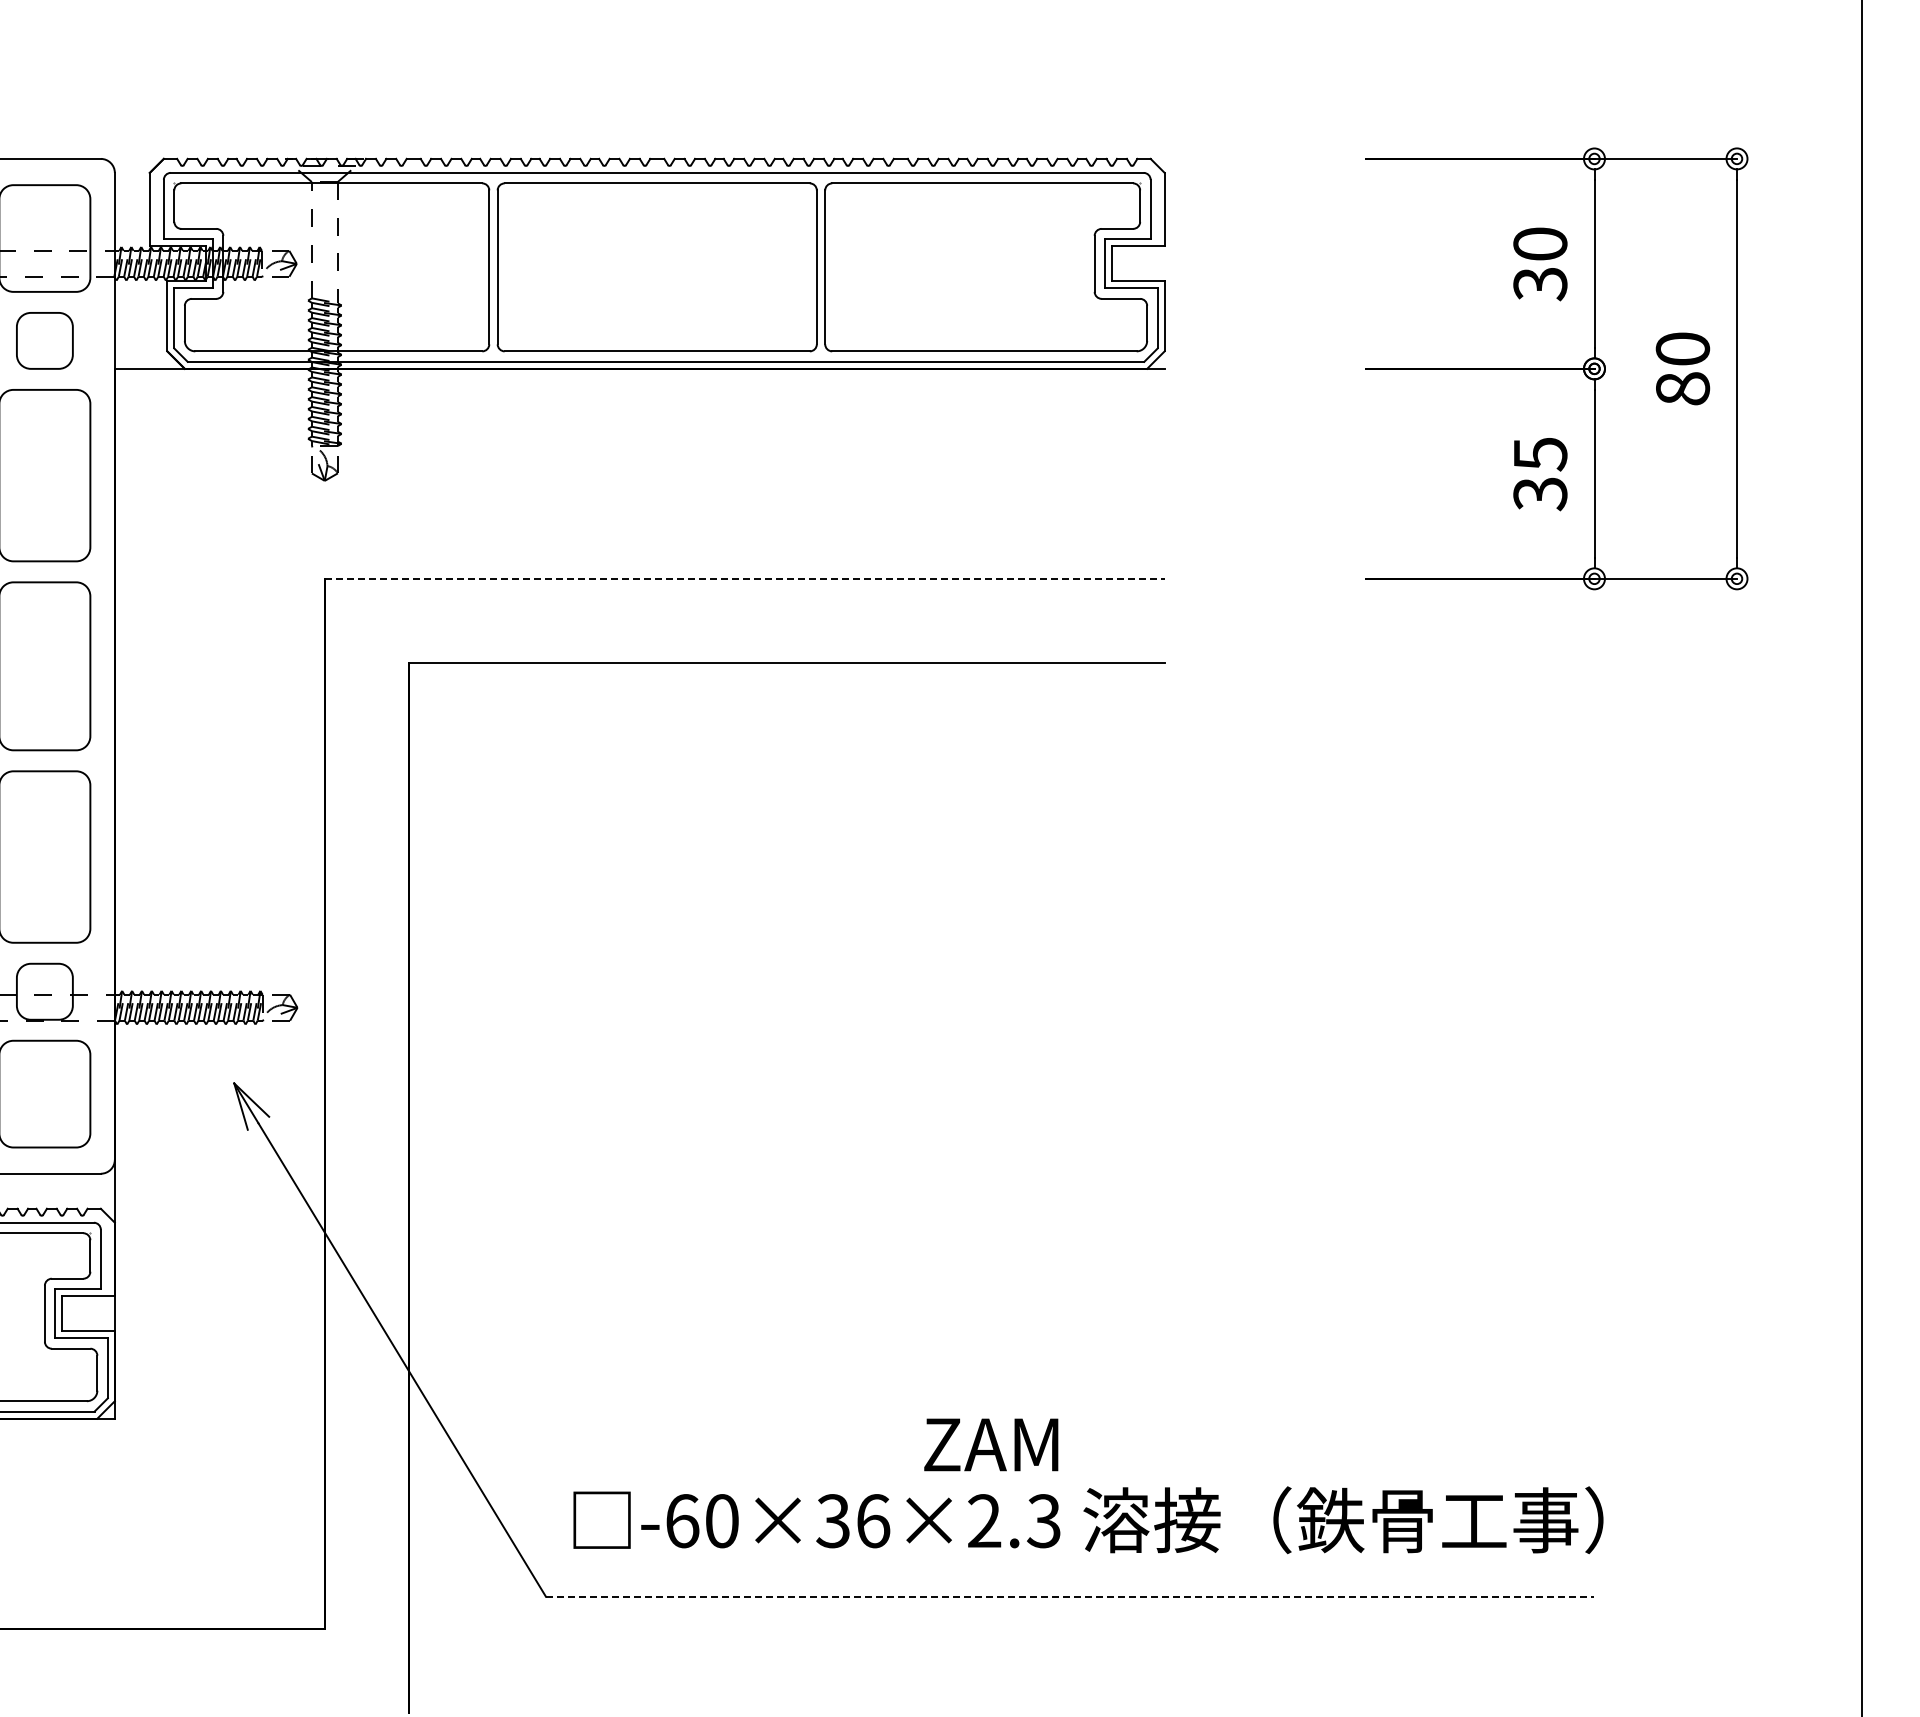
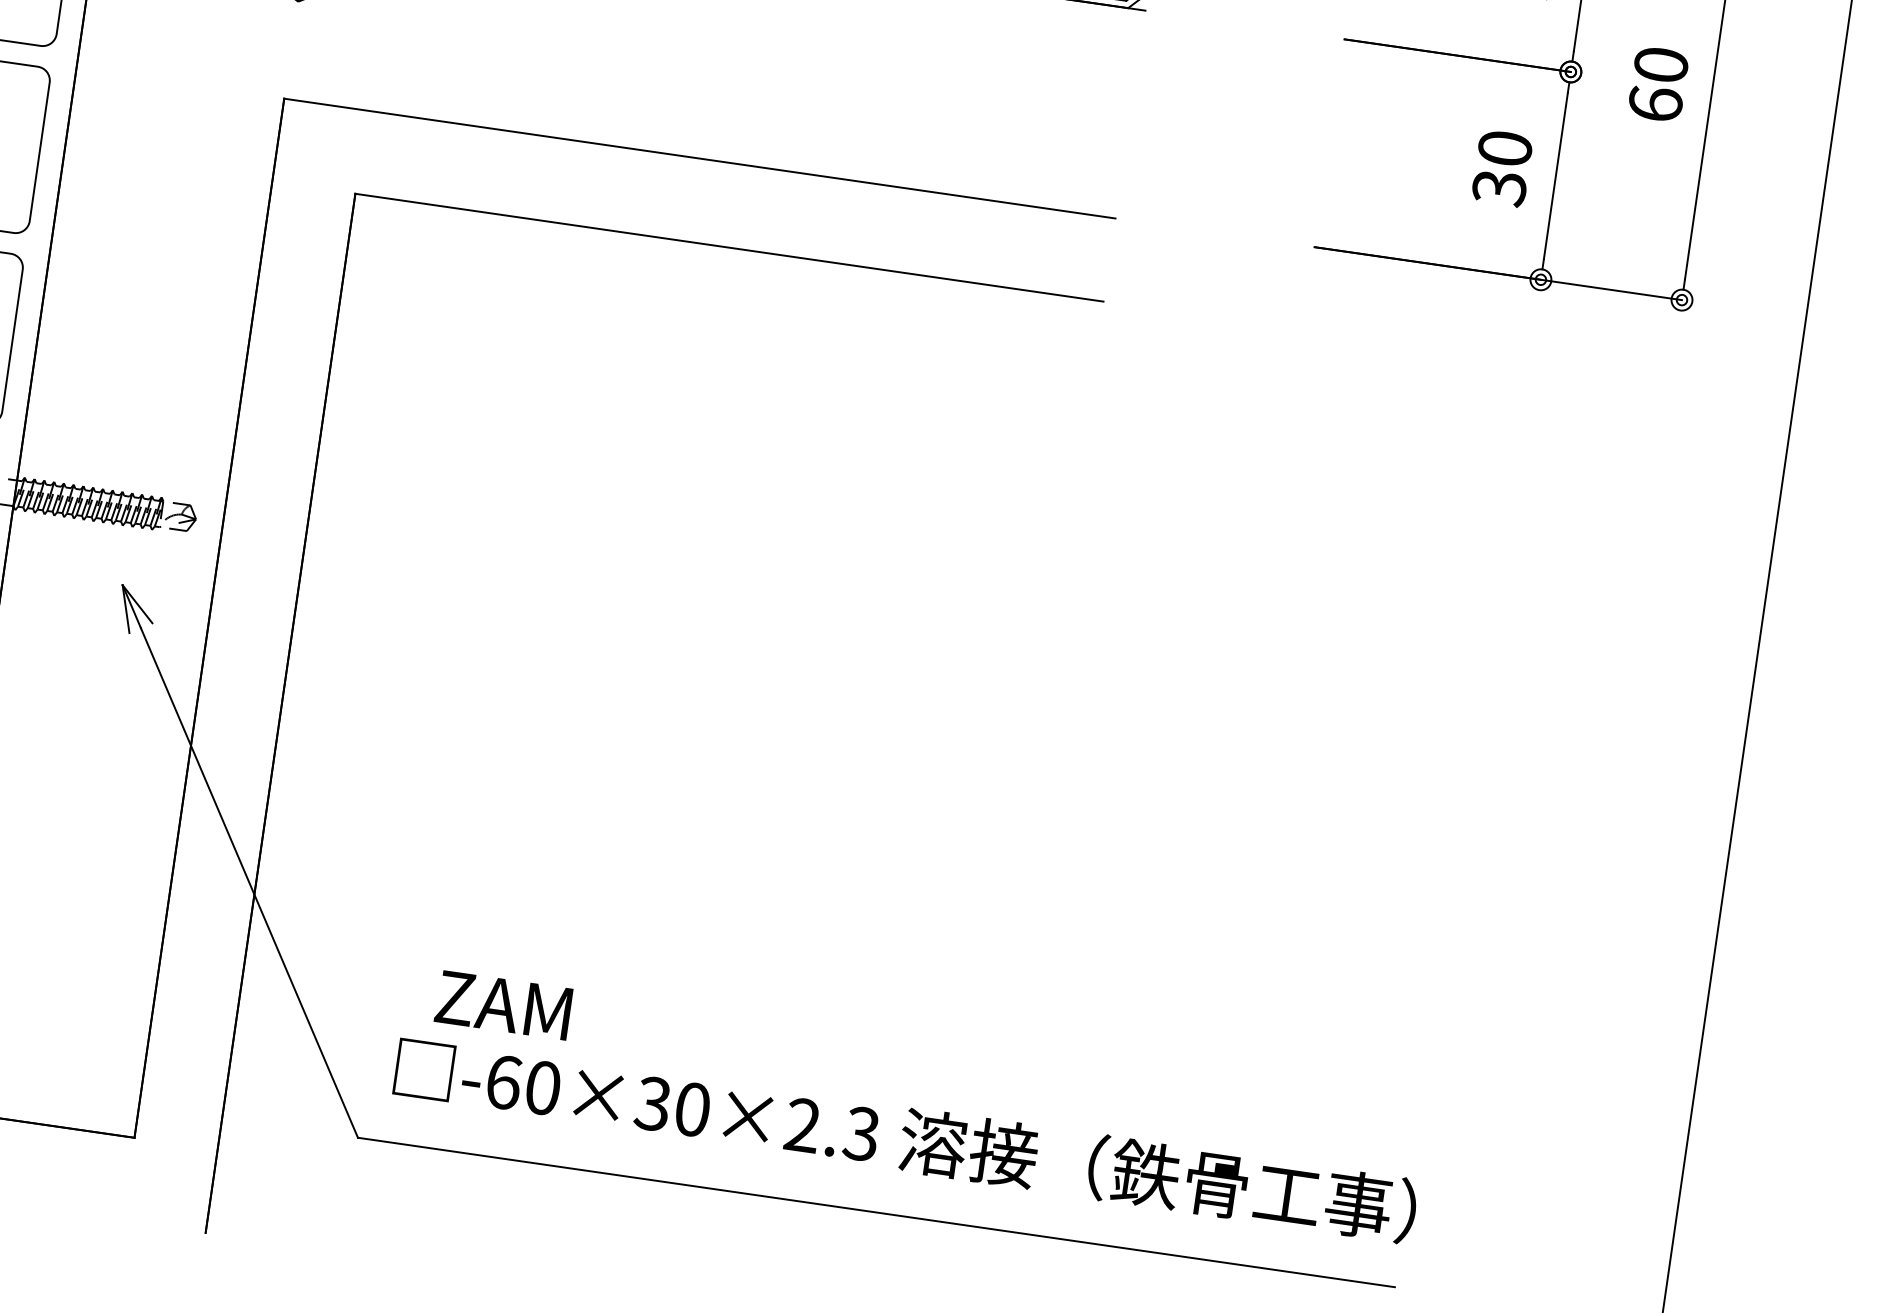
text: (1682, 388) -> (1655, 103), 80 -> 60
text: (1540, 454) -> (1505, 149), 35 -> 30
line: (744, 578) -> (699, 158), dashed -> solid
text: (991, 1444) -> (503, 1004), moved
text: (873, 1521) -> (692, 1109), -60×36×2.3 -> -60×30×2.3
line: (1069, 1596) -> (876, 1212), dashed -> solid

